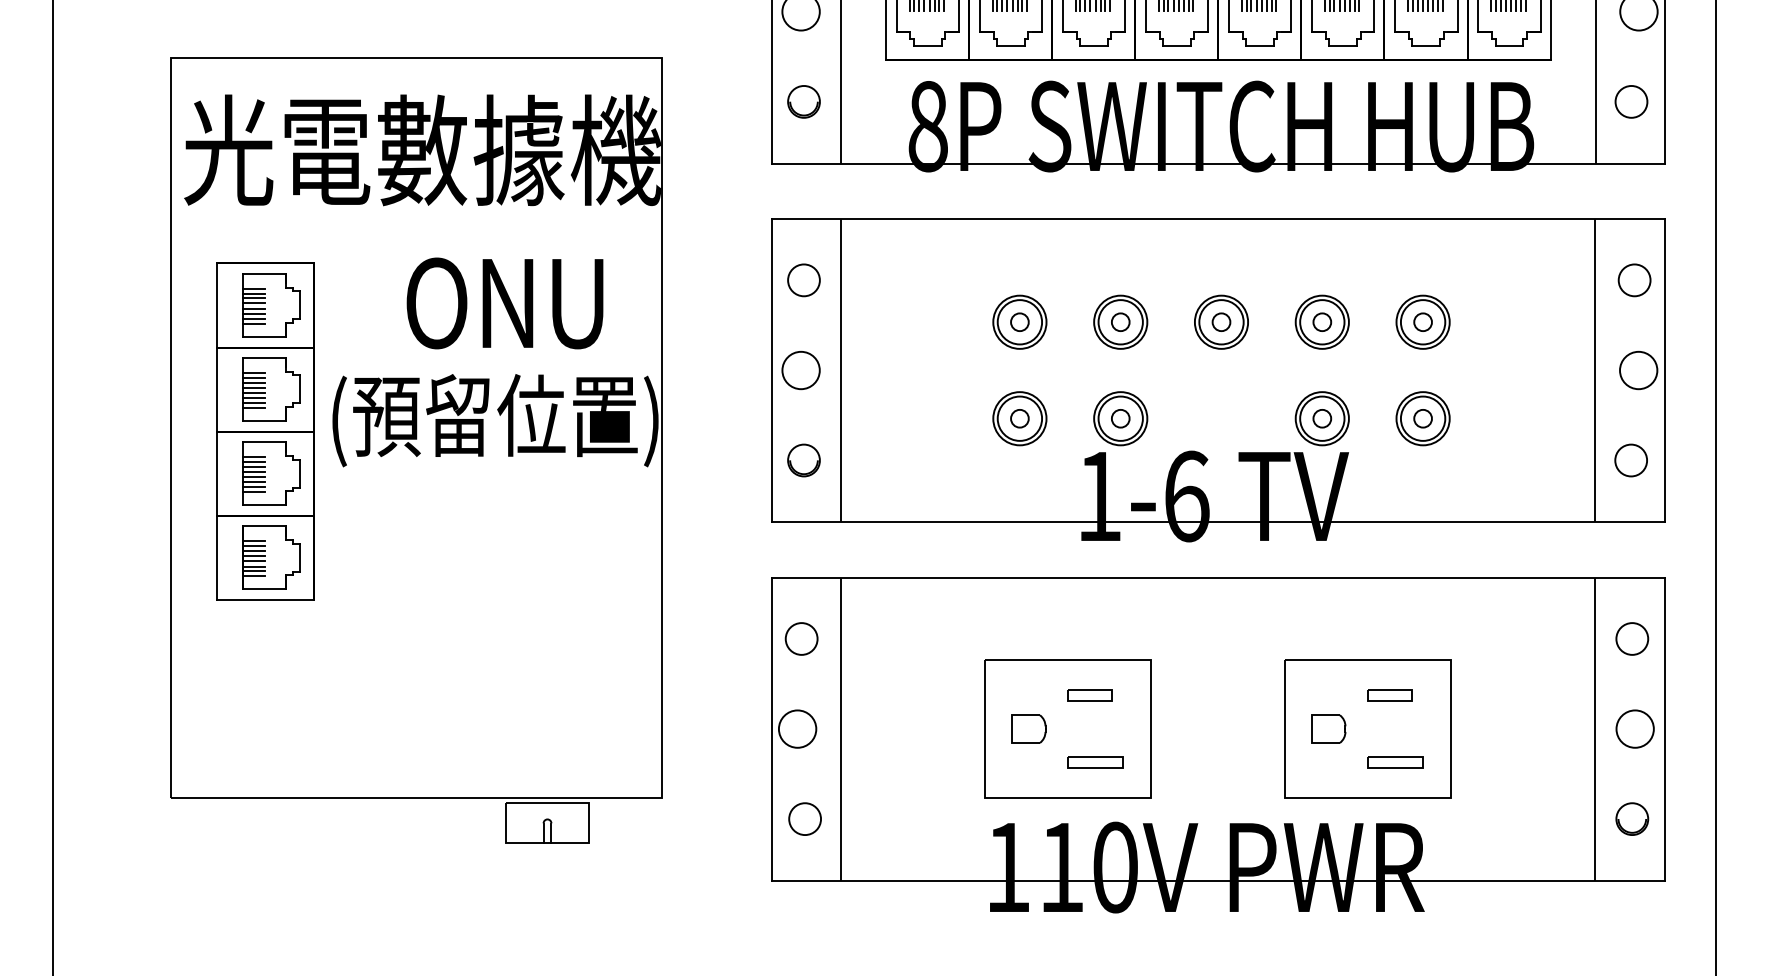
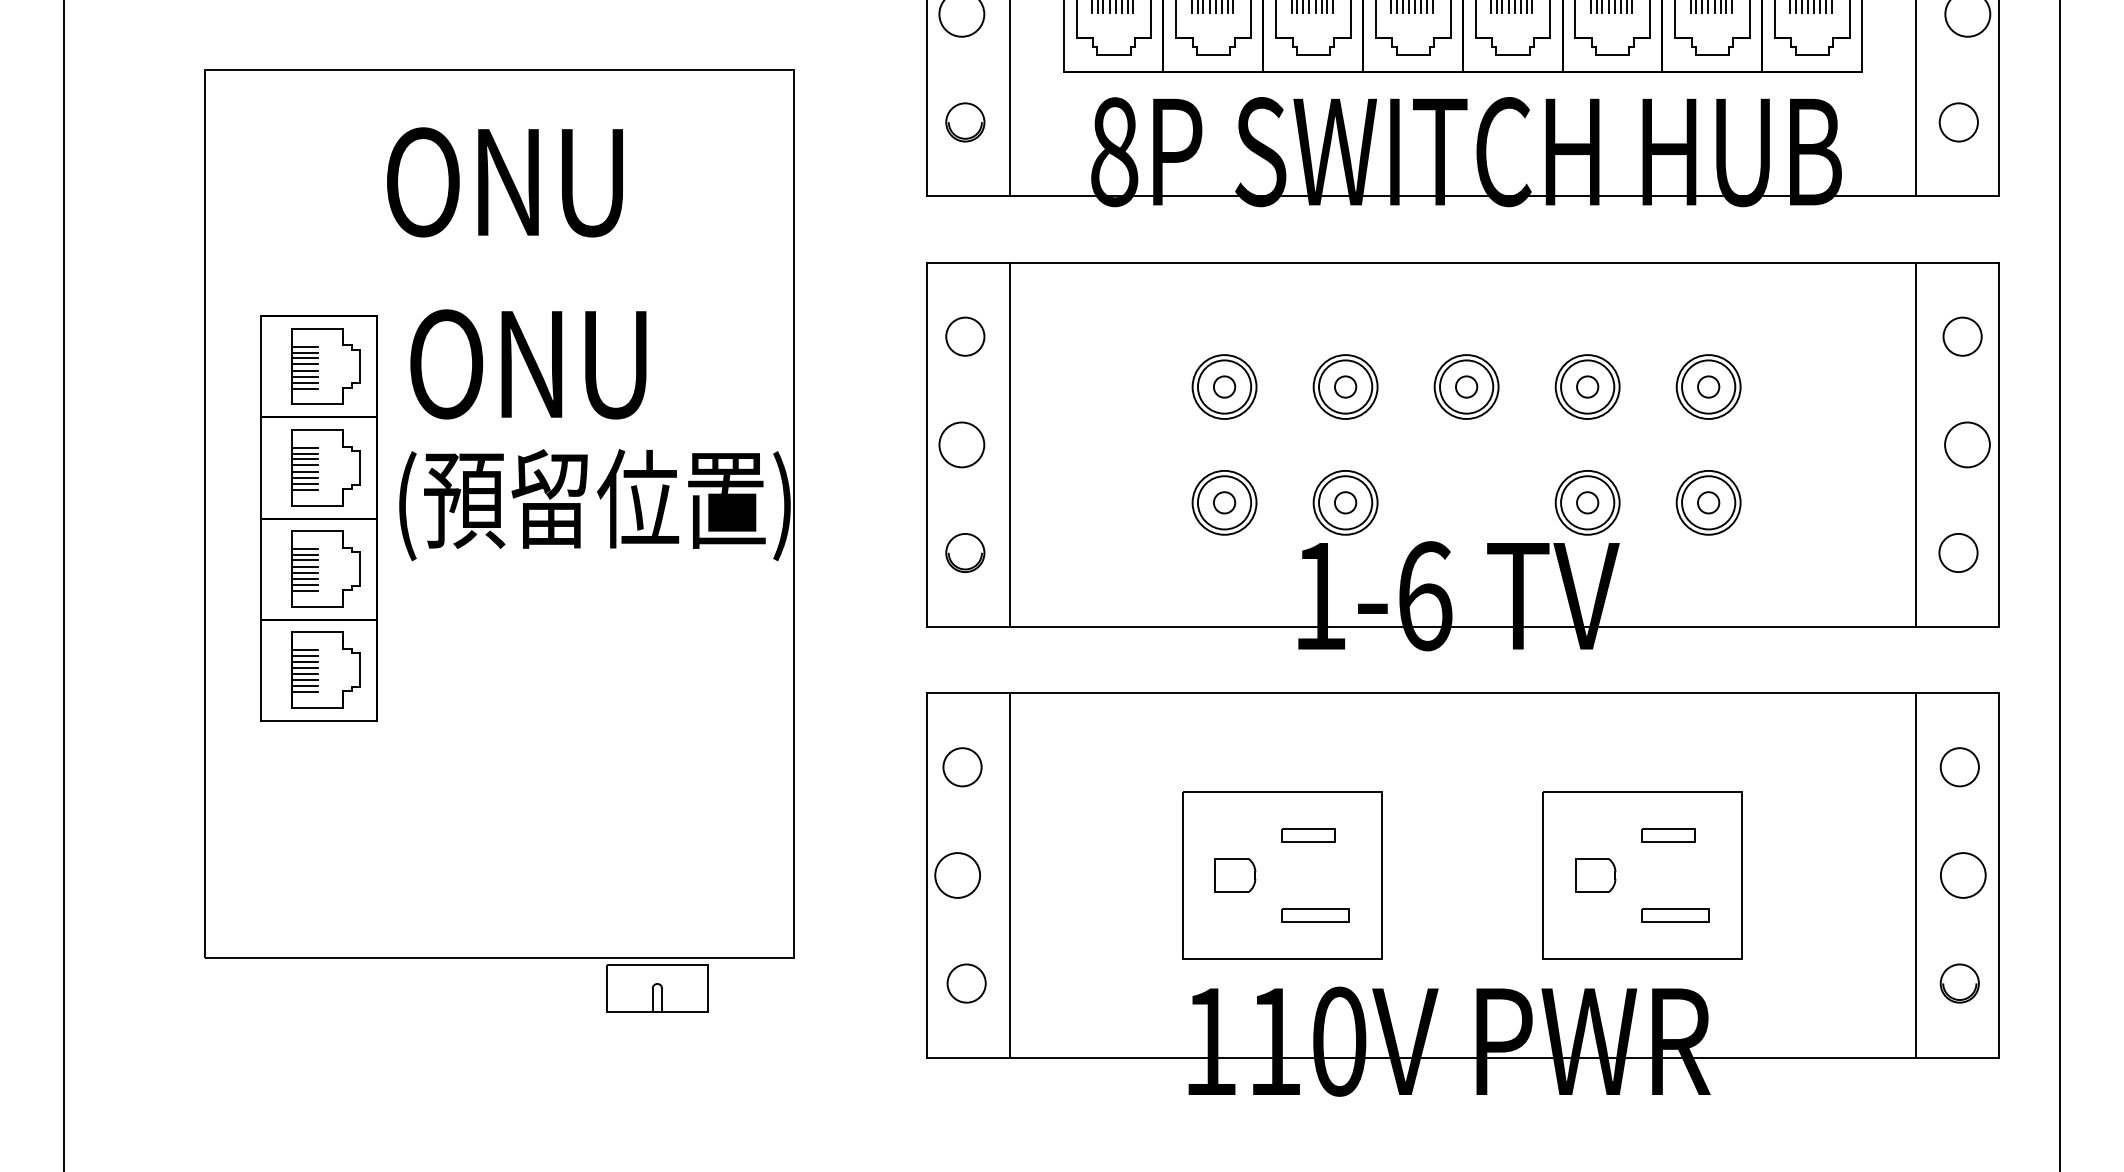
text: (421, 150) -> (506, 180), 光電數據機 -> ONU
text: (505, 303) -> (528, 364), moved

